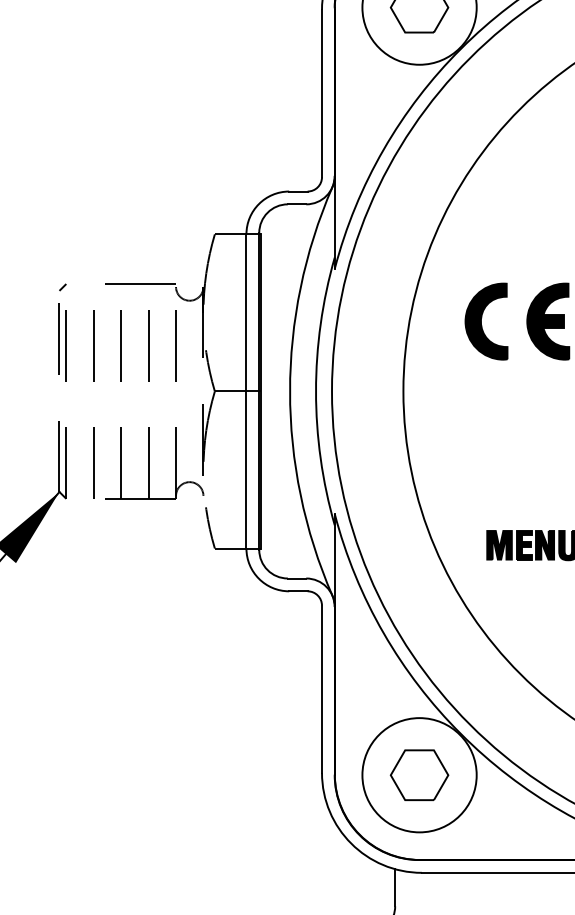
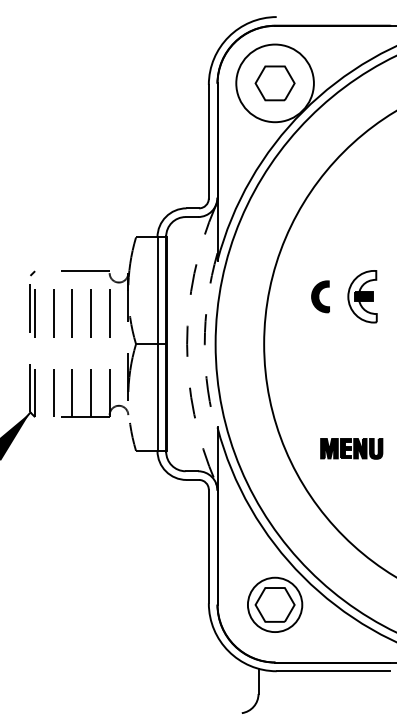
part: (486, 321) -> (320, 296), size x0.6
fill: (548, 321) -> (362, 296), removed
arc: (290, 391) -> (187, 344), solid -> dashed
arc: (315, 391) -> (204, 344), solid -> dashed
circle: (418, 774) -> (274, 604), size x0.7

